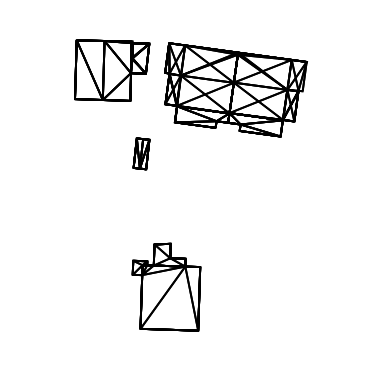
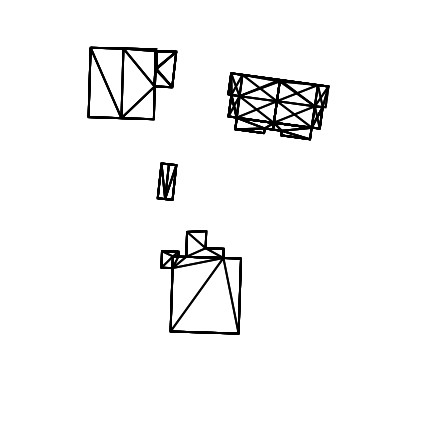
part: (235, 89) -> (277, 105), size x0.6
part: (166, 286) -> (201, 281), moved

